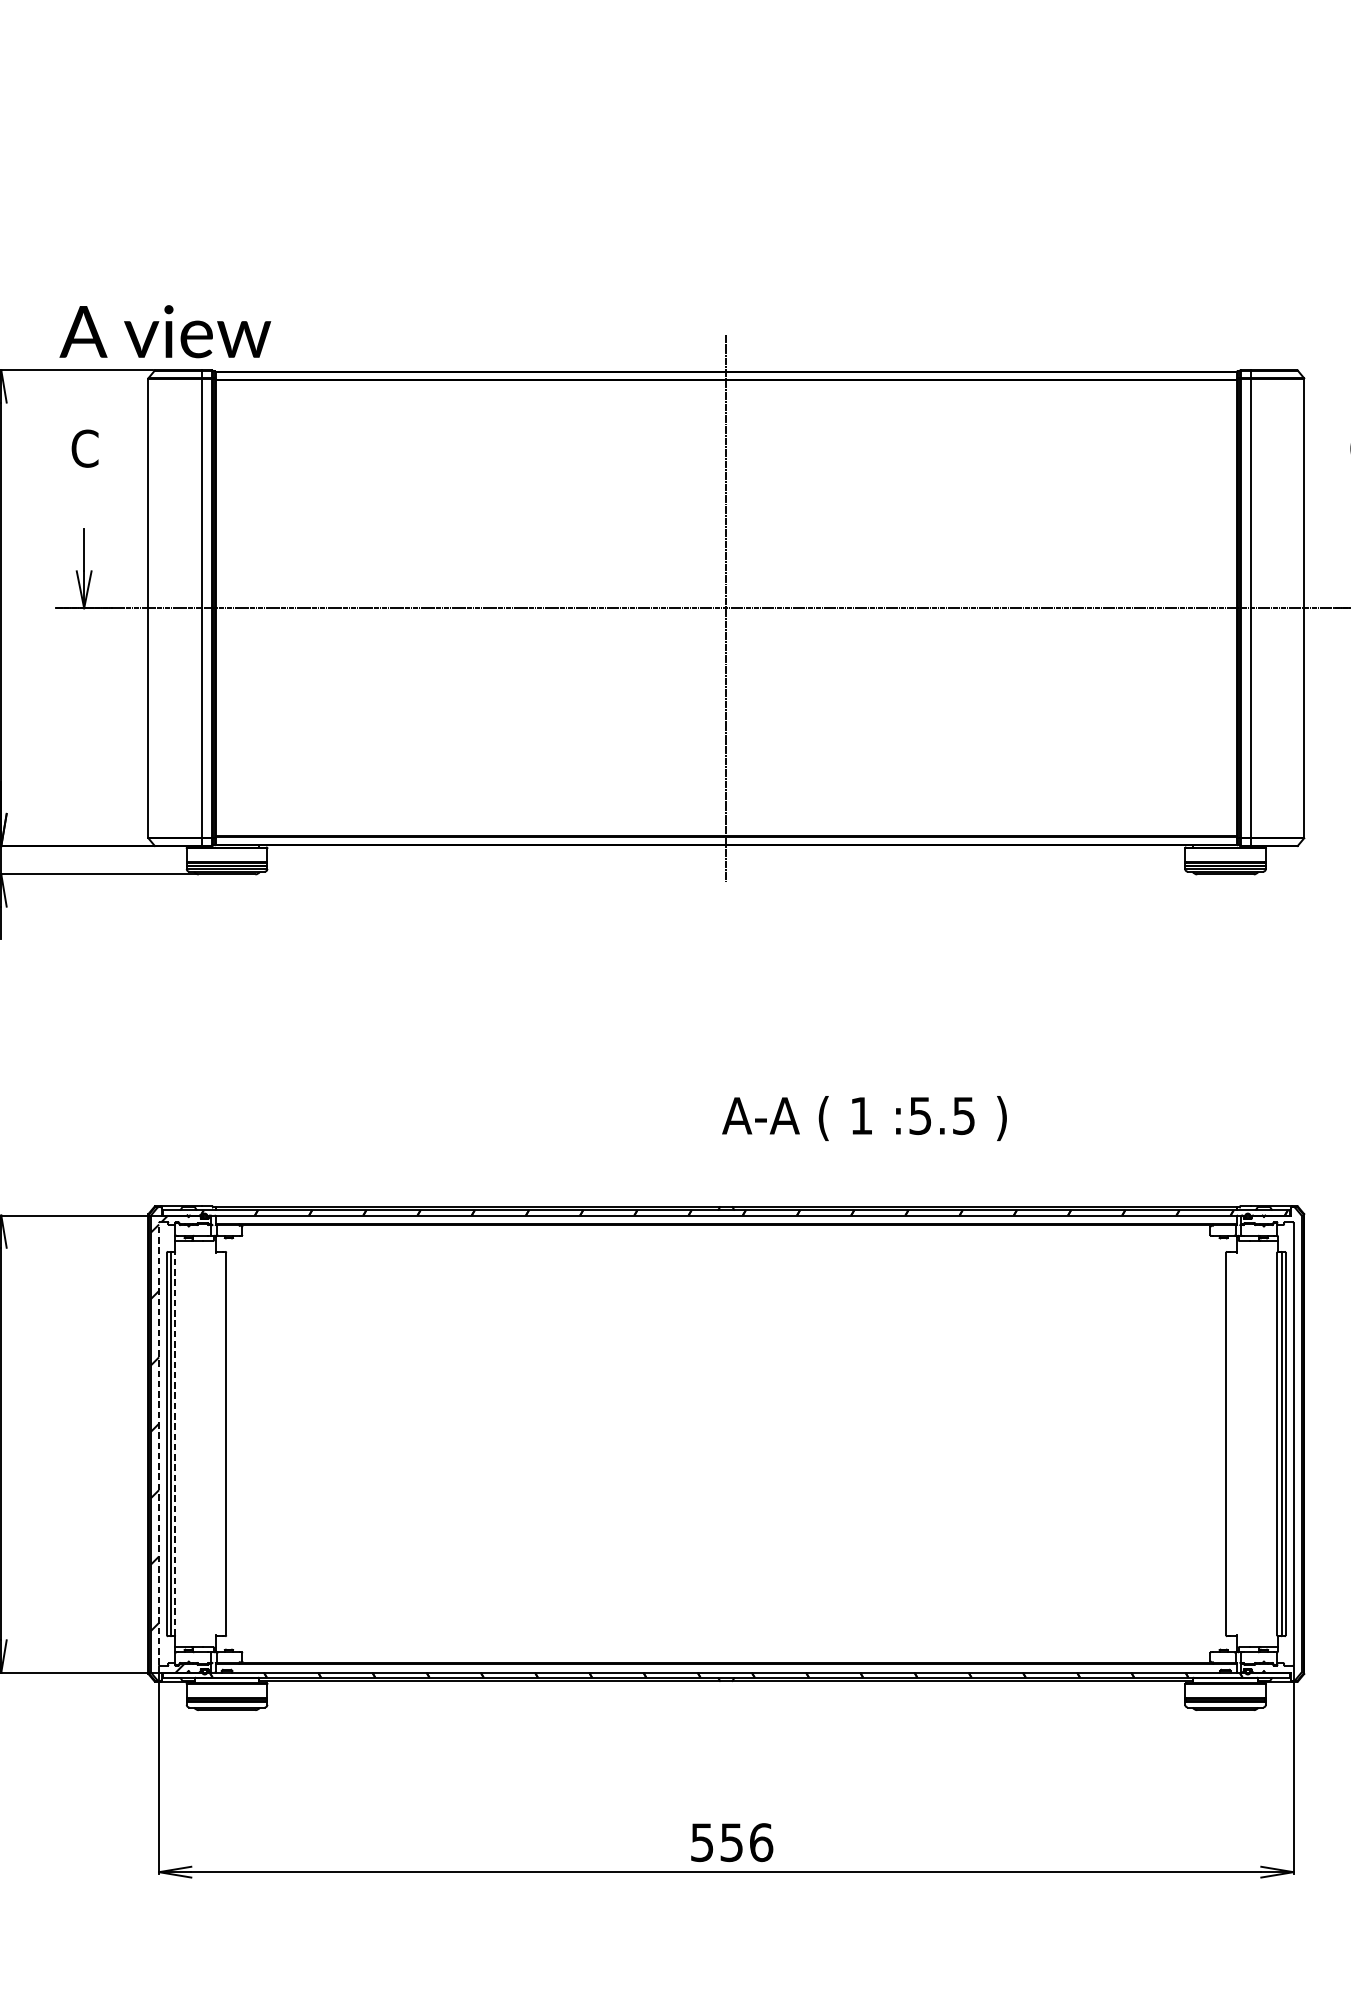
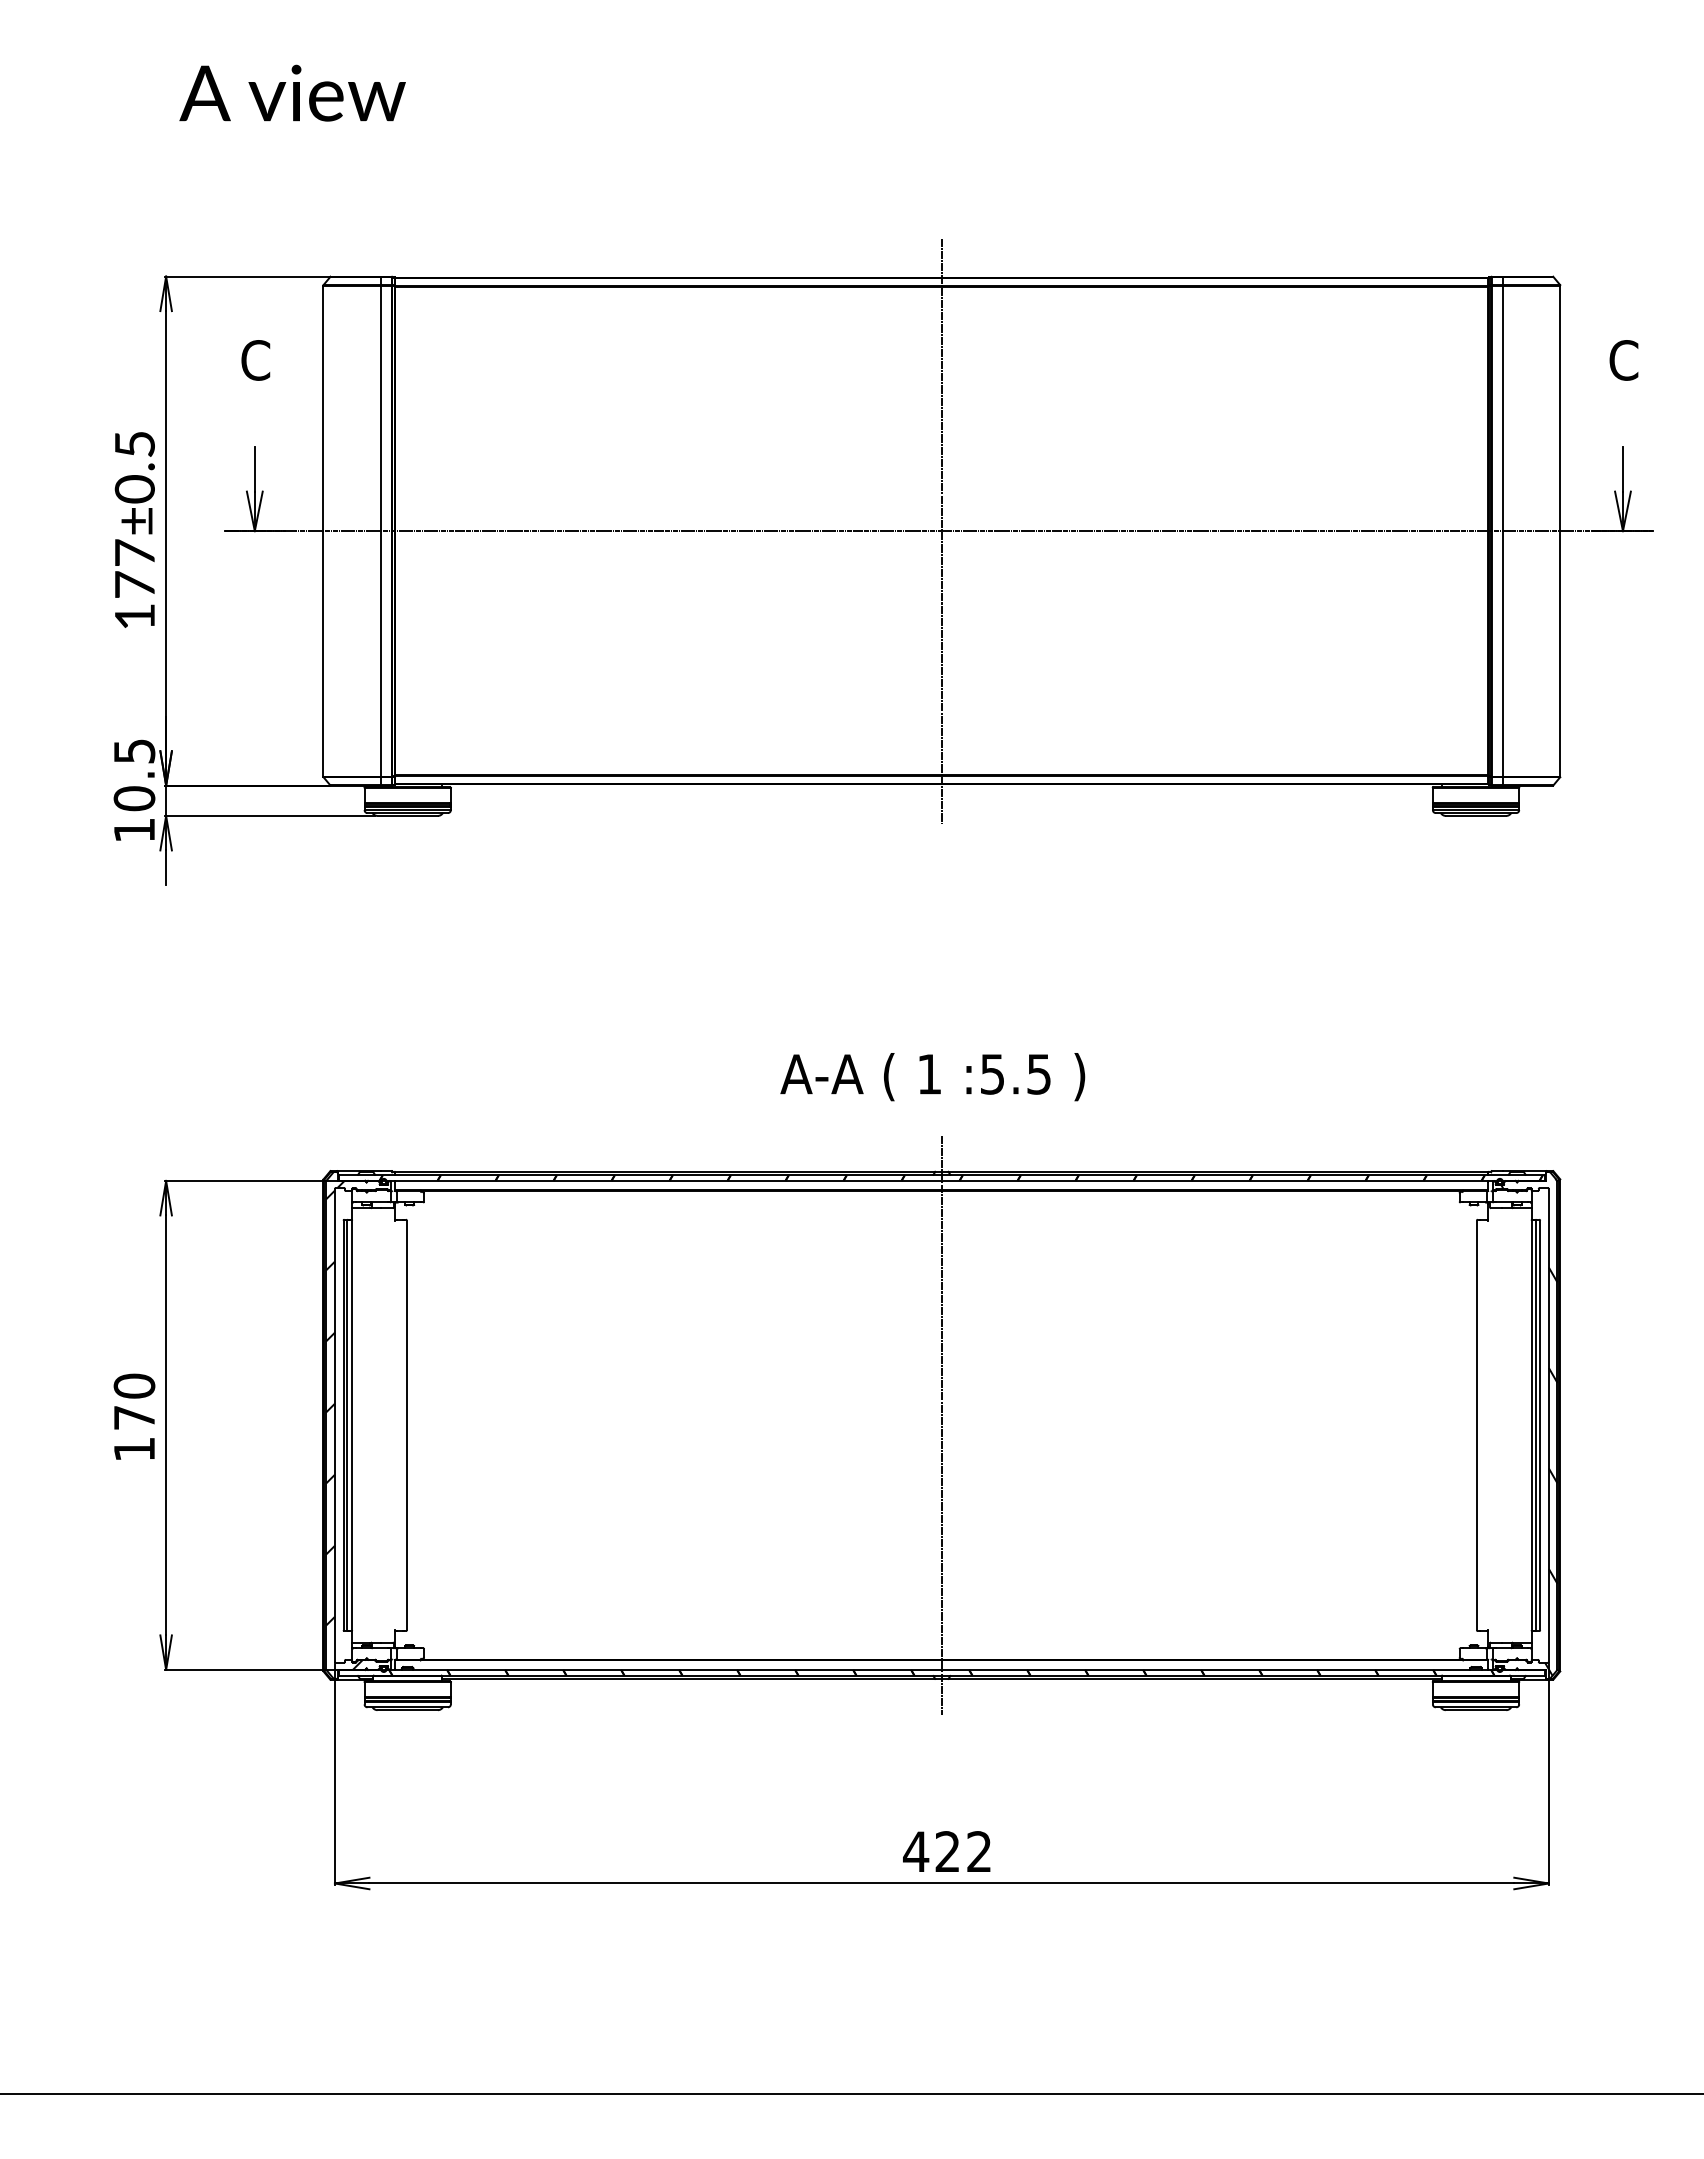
text: (165, 331) -> (292, 92), moved
text: (864, 1118) -> (932, 1077), moved
line: (158, 1443) -> (334, 1424), dashed -> solid
line: (175, 1444) -> (352, 1425), dashed -> solid
line: (725, 1444) -> (941, 1425), added
hatch: (1275, 1445) -> (1529, 1426), added
text: (731, 1842) -> (947, 1851), 556 -> 422

